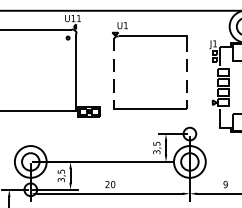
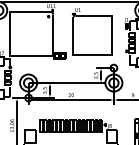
line: (114, 71) -> (73, 34), dashed -> solid
line: (187, 76) -> (112, 37), dashed -> solid

